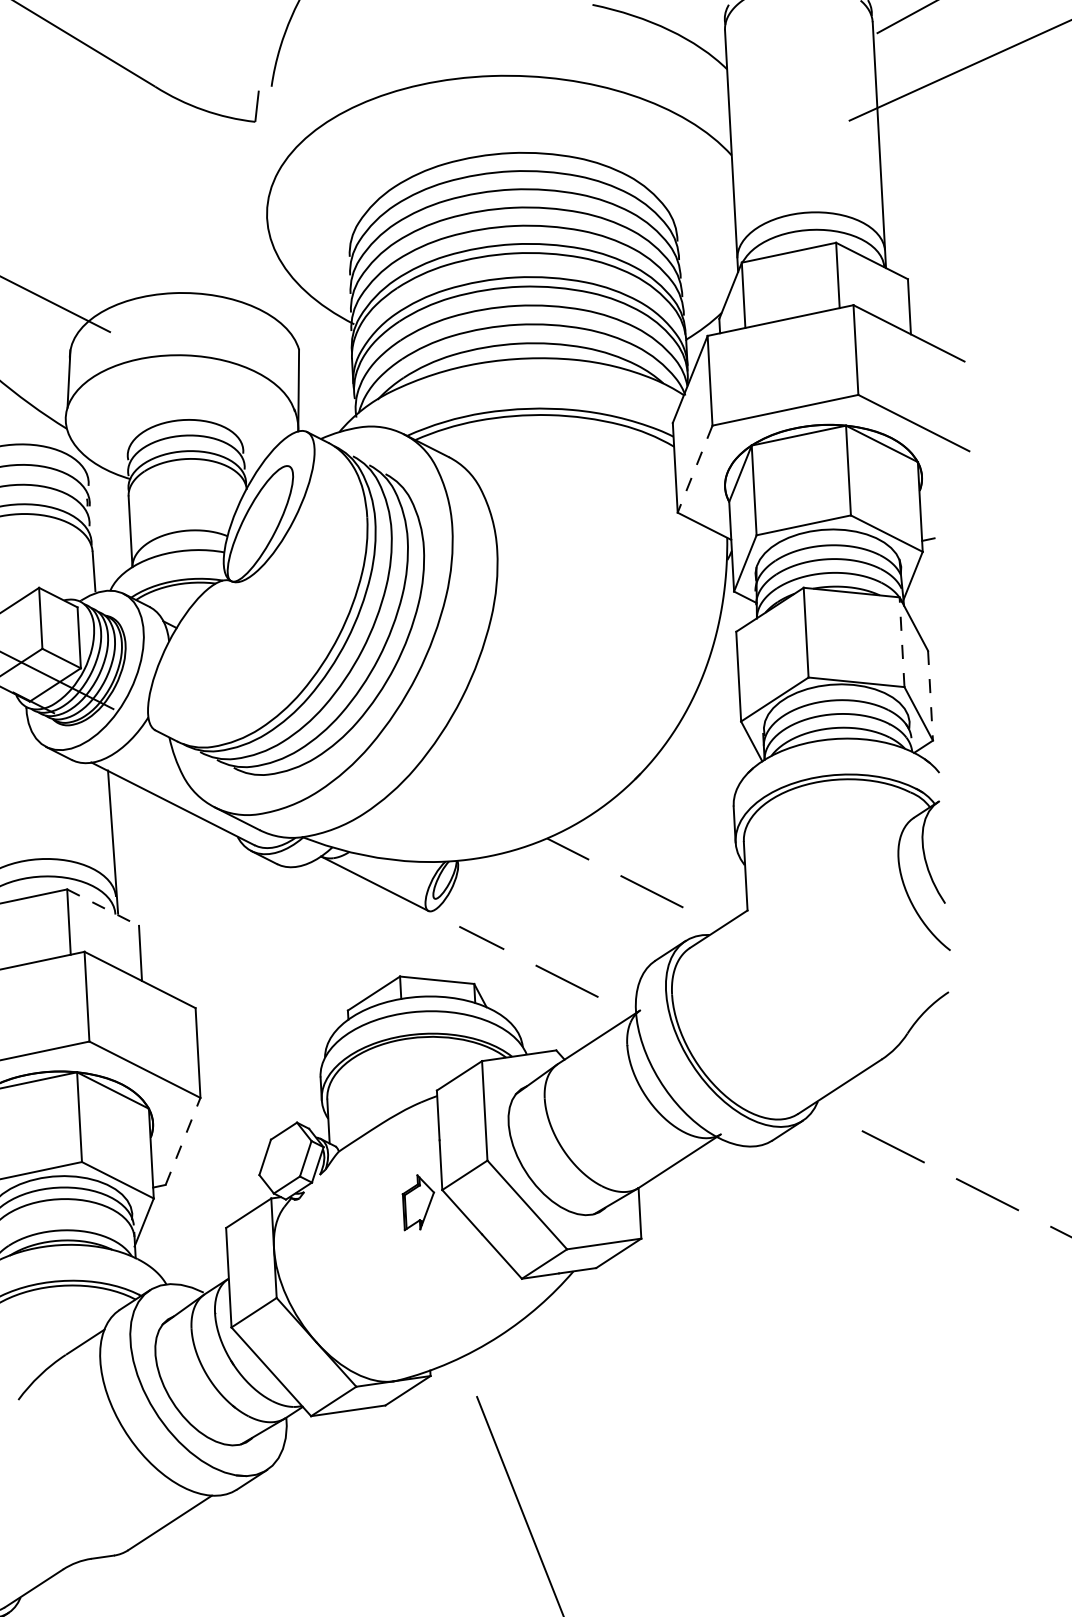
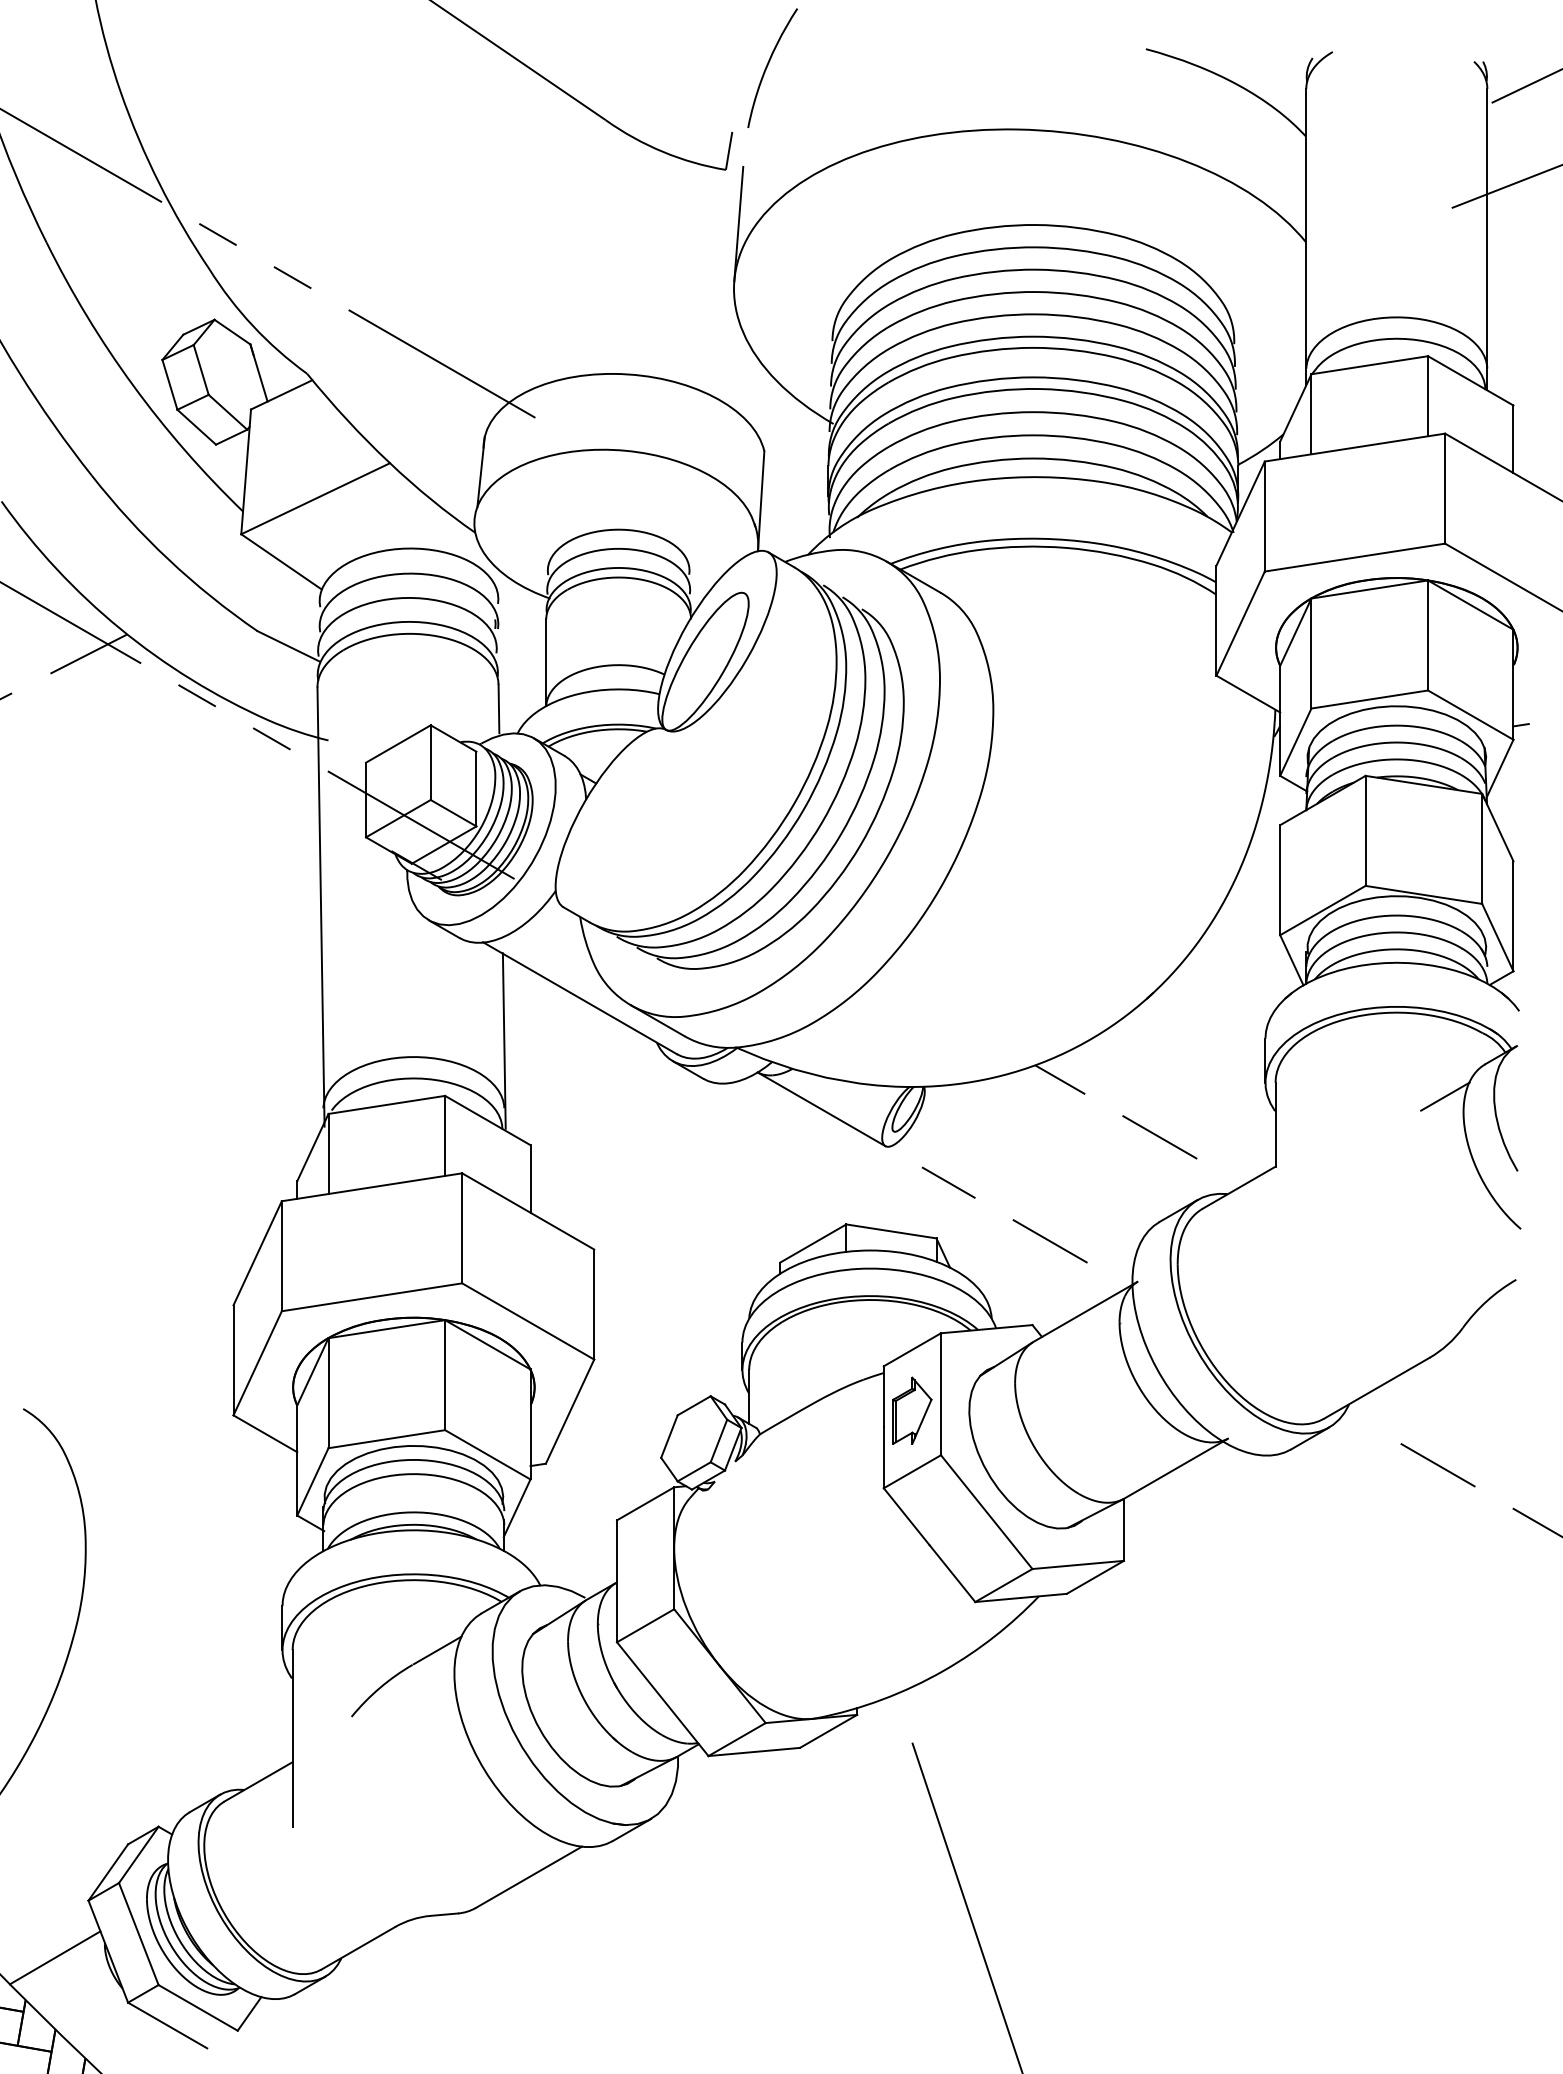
line: (267, 165) -> (738, 223), added
line: (695, 469) -> (1240, 624), dashed -> solid
line: (902, 641) -> (1482, 848), dashed -> solid
line: (930, 695) -> (1513, 916), dashed -> solid
line: (883, 845) -> (1445, 1096), added
line: (103, 907) -> (488, 1120), dashed -> solid
line: (183, 1141) -> (570, 1411), dashed -> solid
part: (418, 1202) -> (912, 1410), moved

